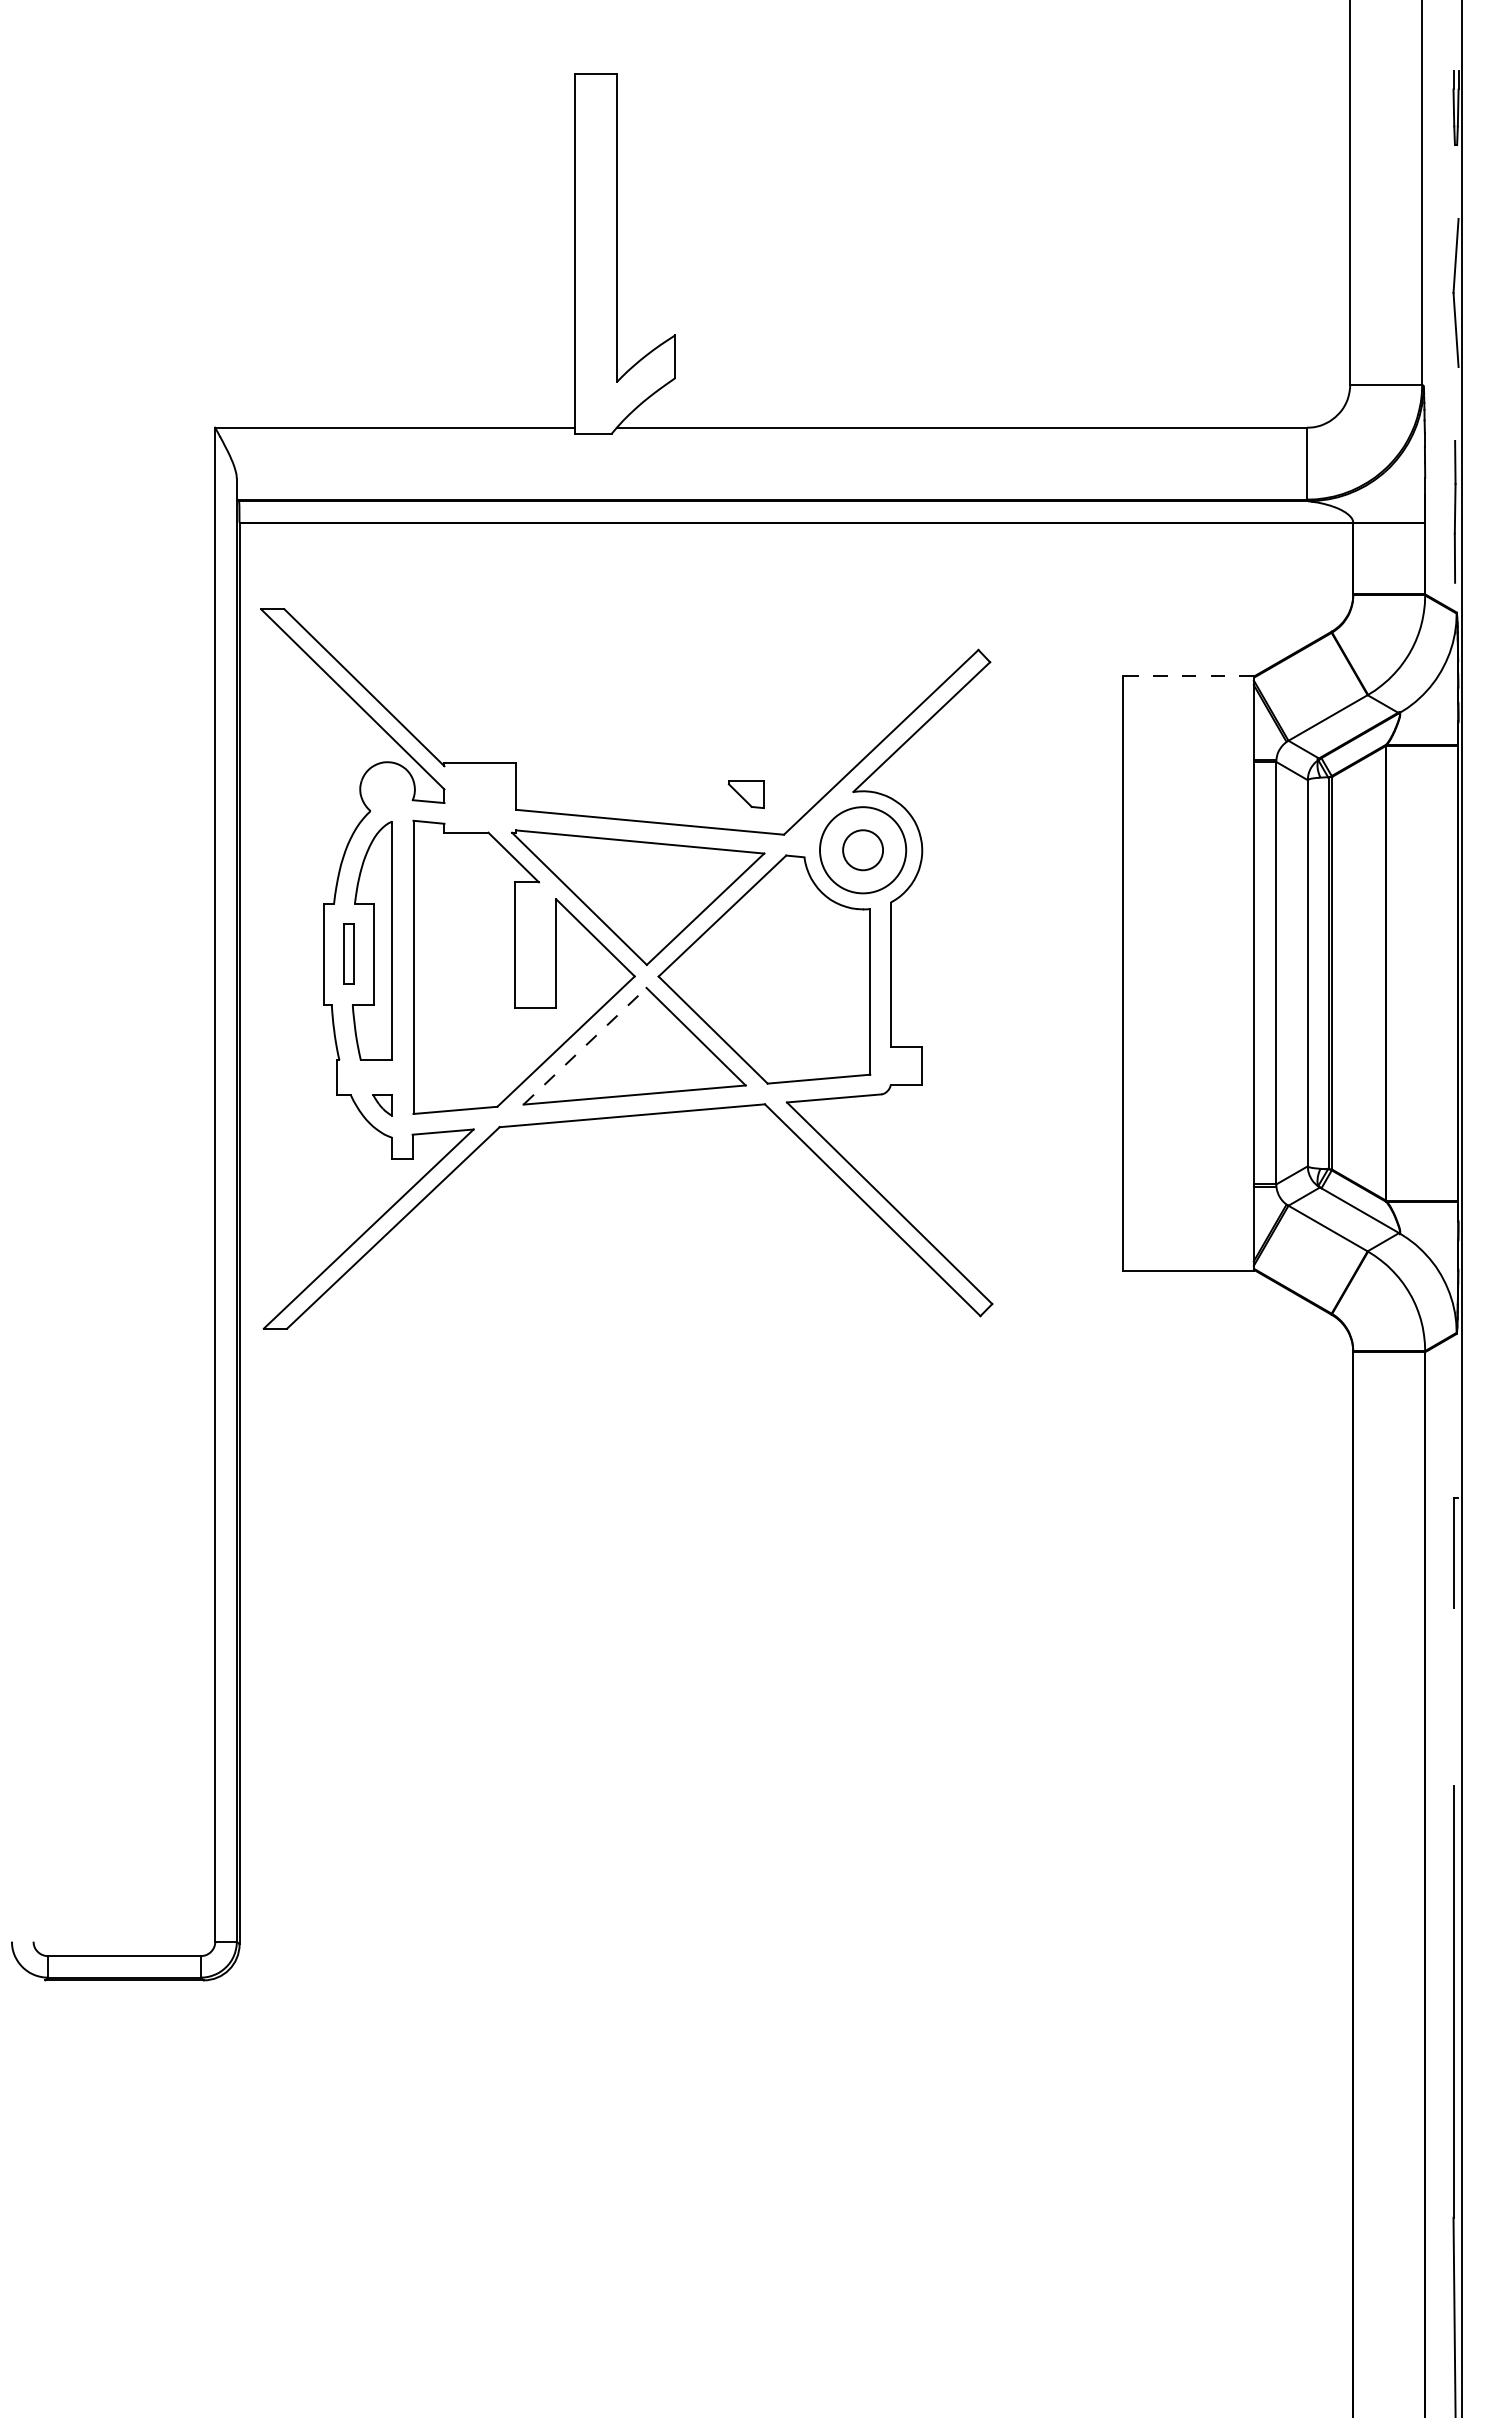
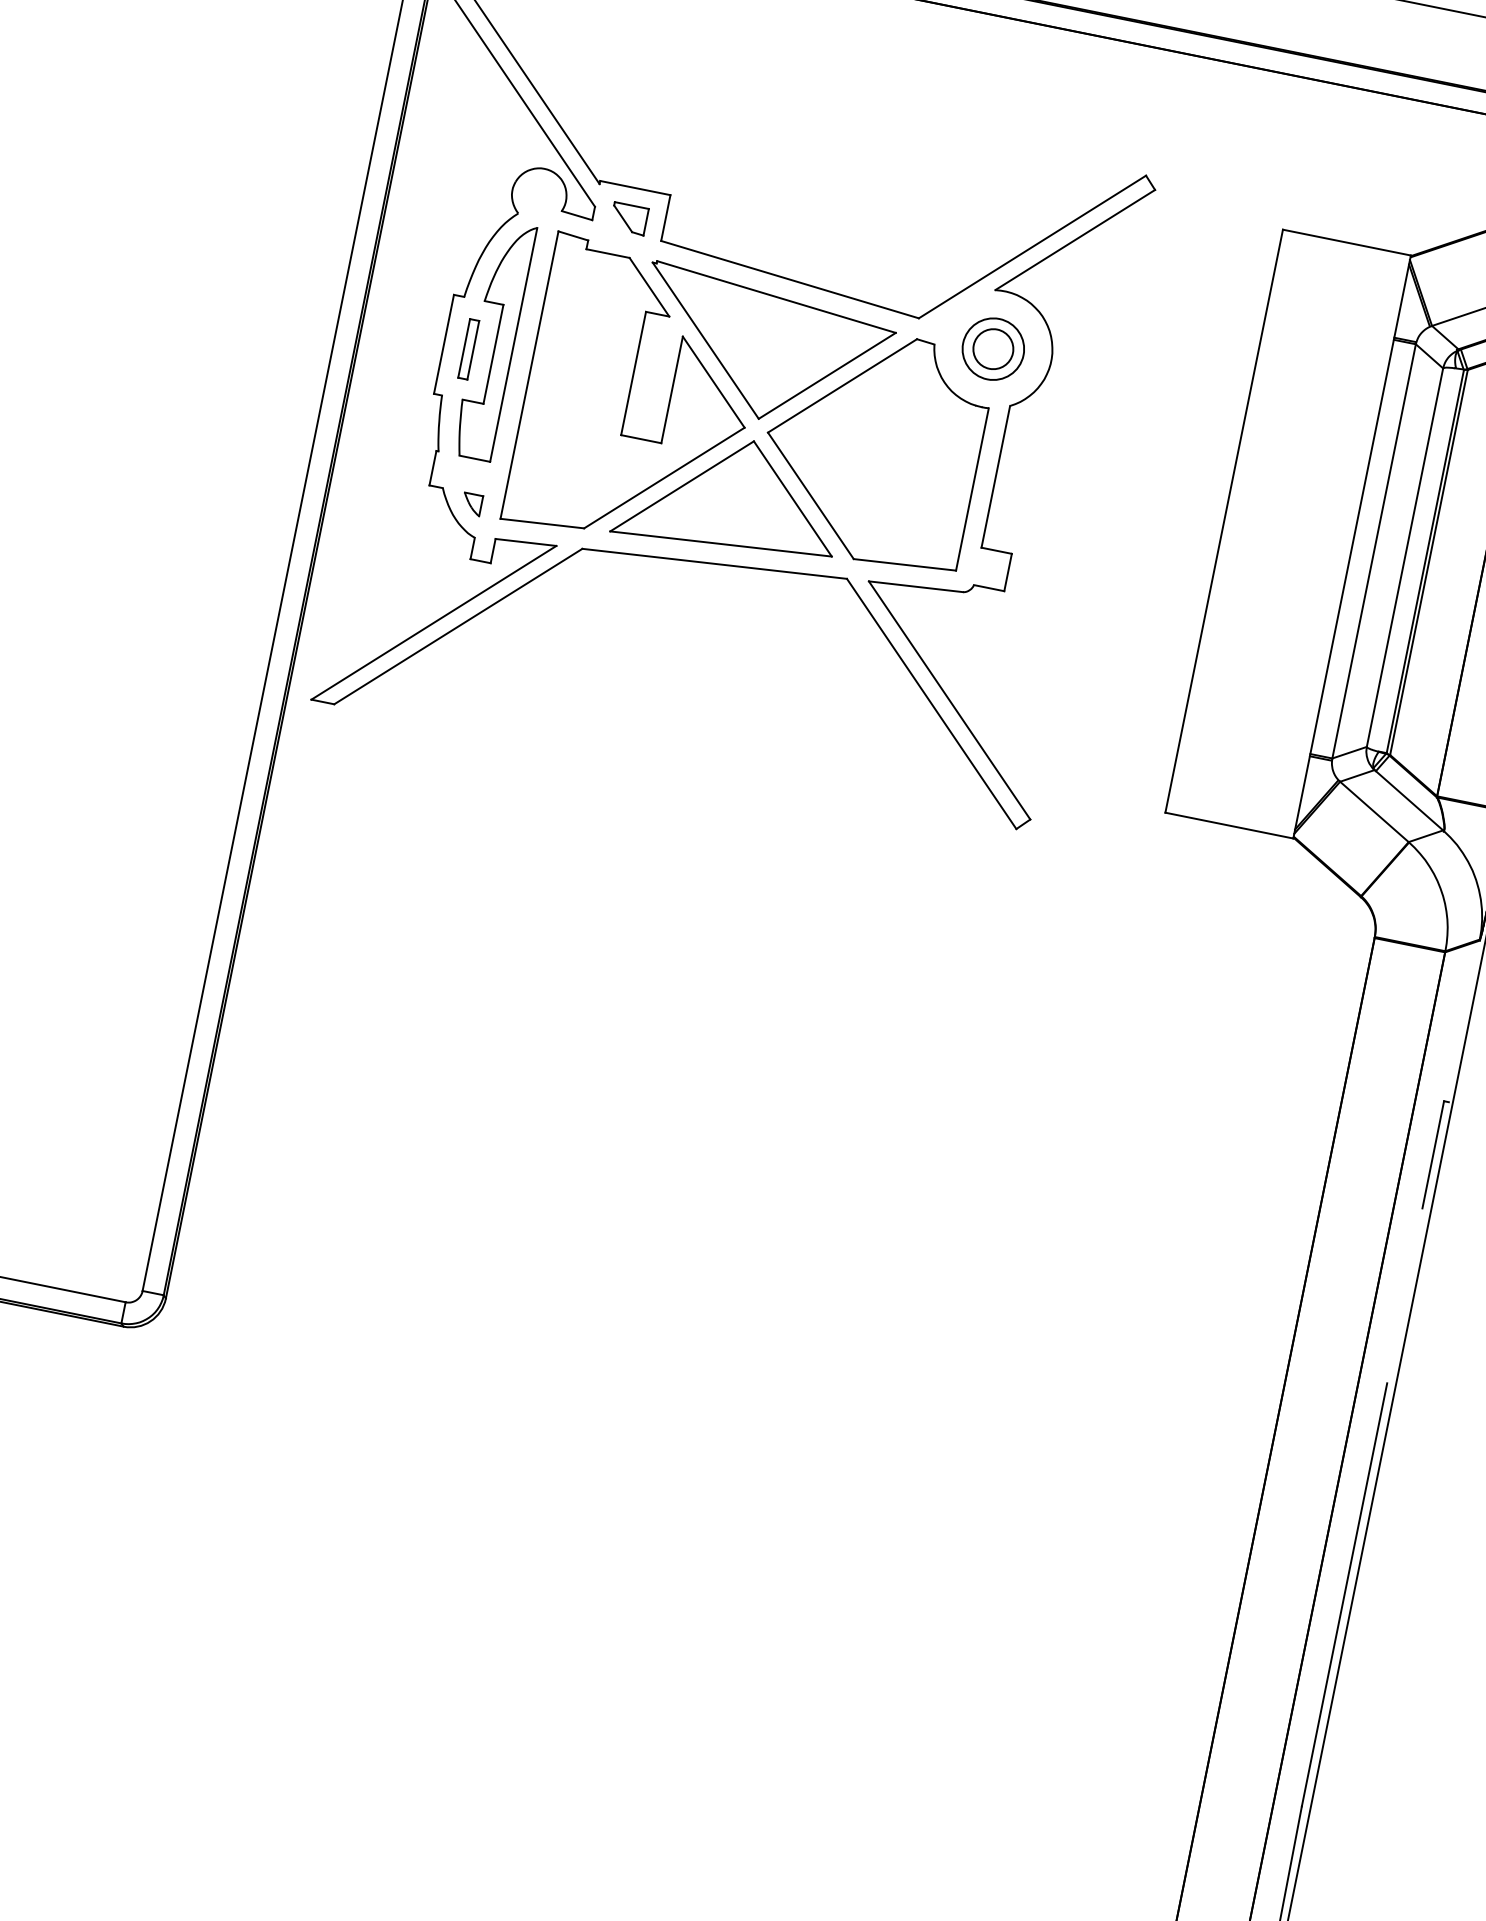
line: (1188, 675) -> (1346, 242), dashed -> solid
part: (745, 794) -> (628, 218), moved
circle: (862, 850) -> (992, 349), size x0.71
line: (585, 1046) -> (682, 486), dashed -> solid

